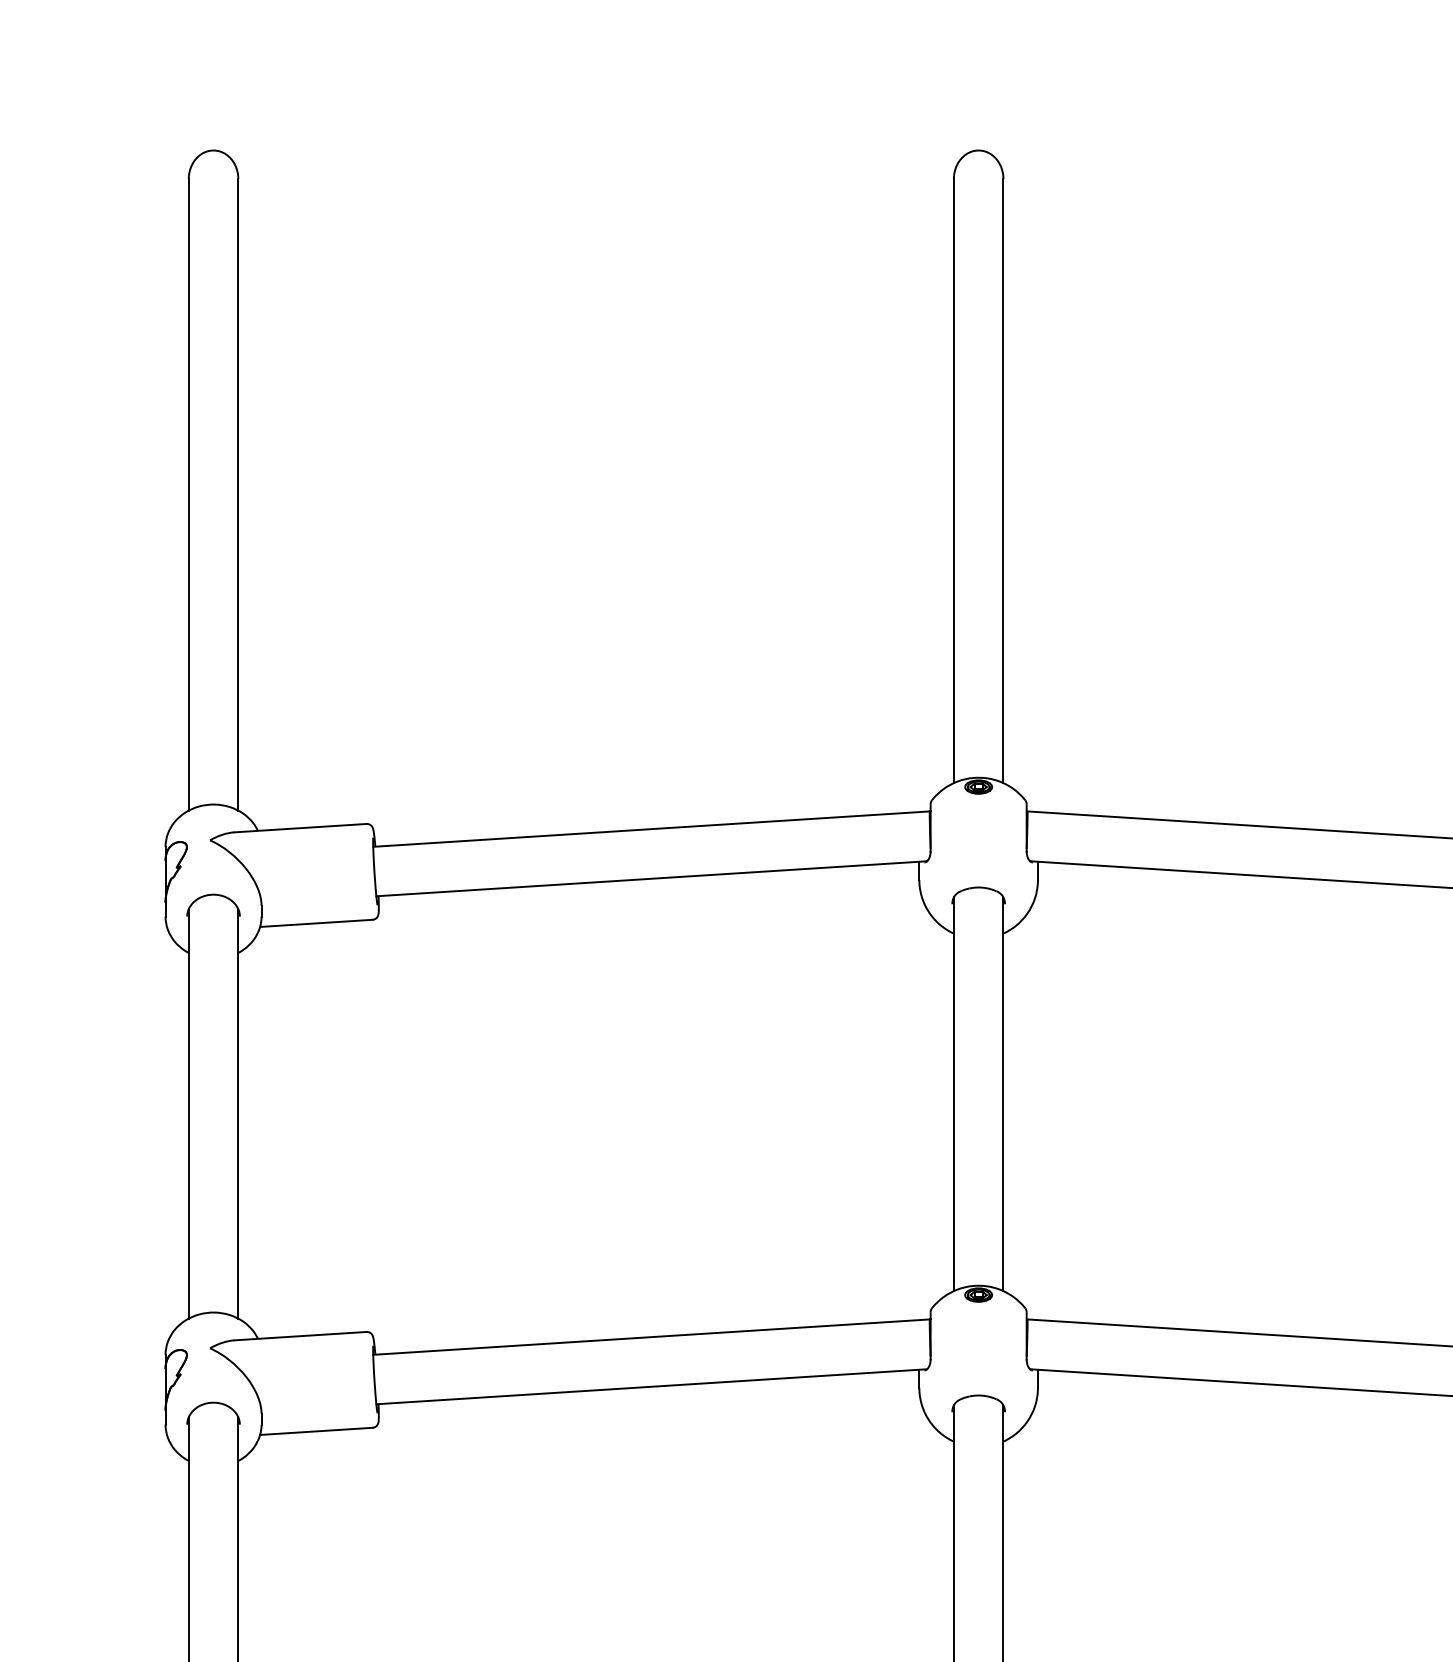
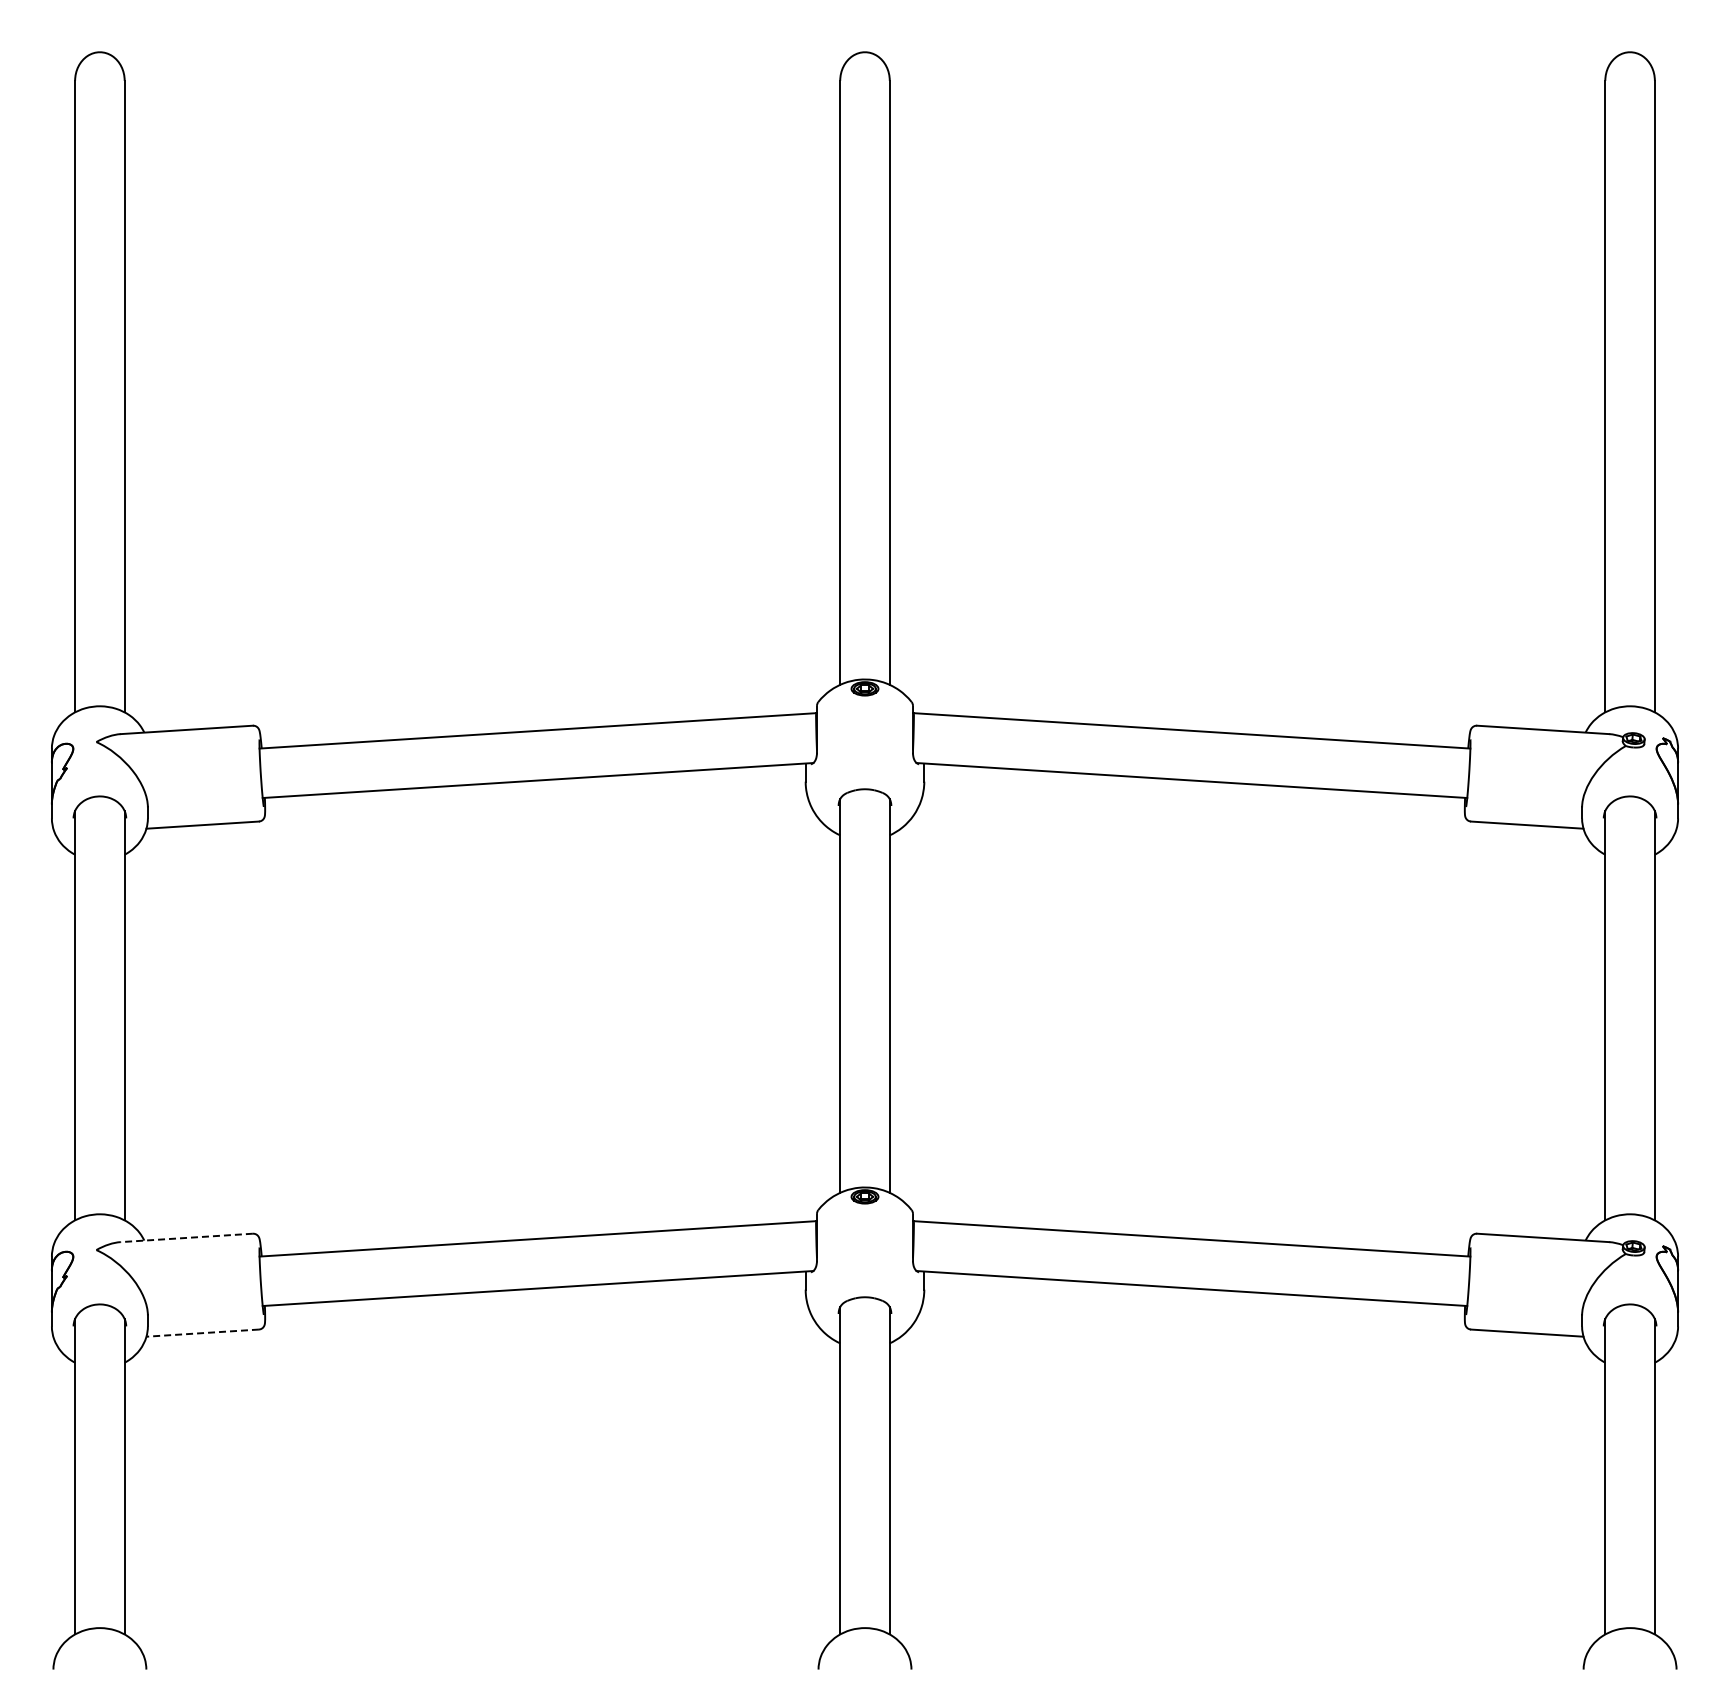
line: (300, 1335) -> (186, 1237), solid -> dashed
line: (316, 1431) -> (202, 1333), solid -> dashed

